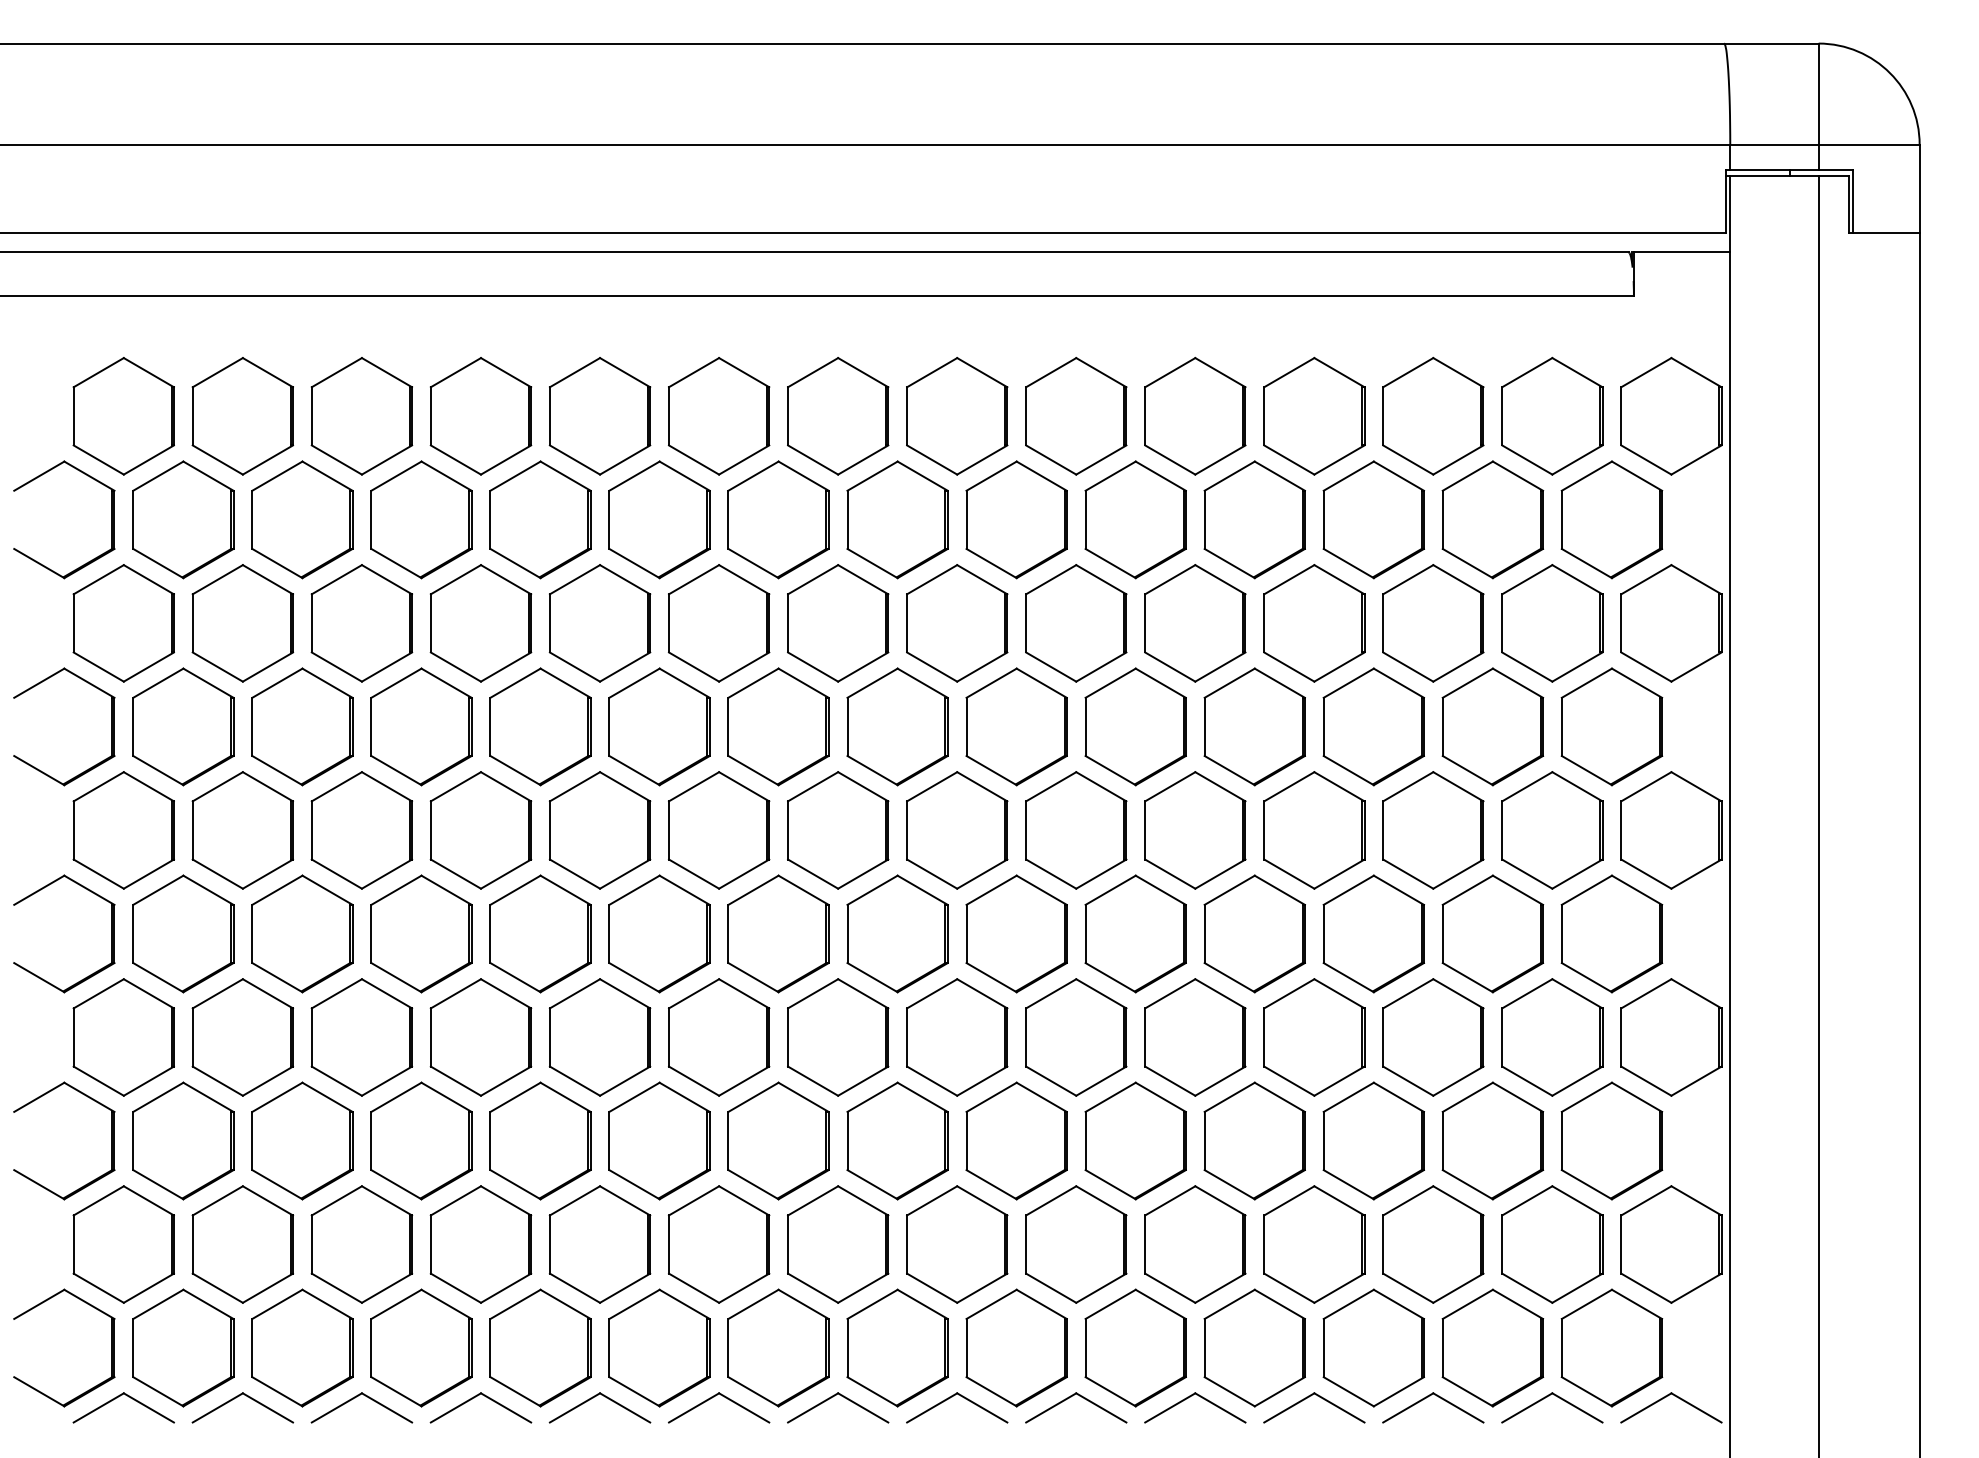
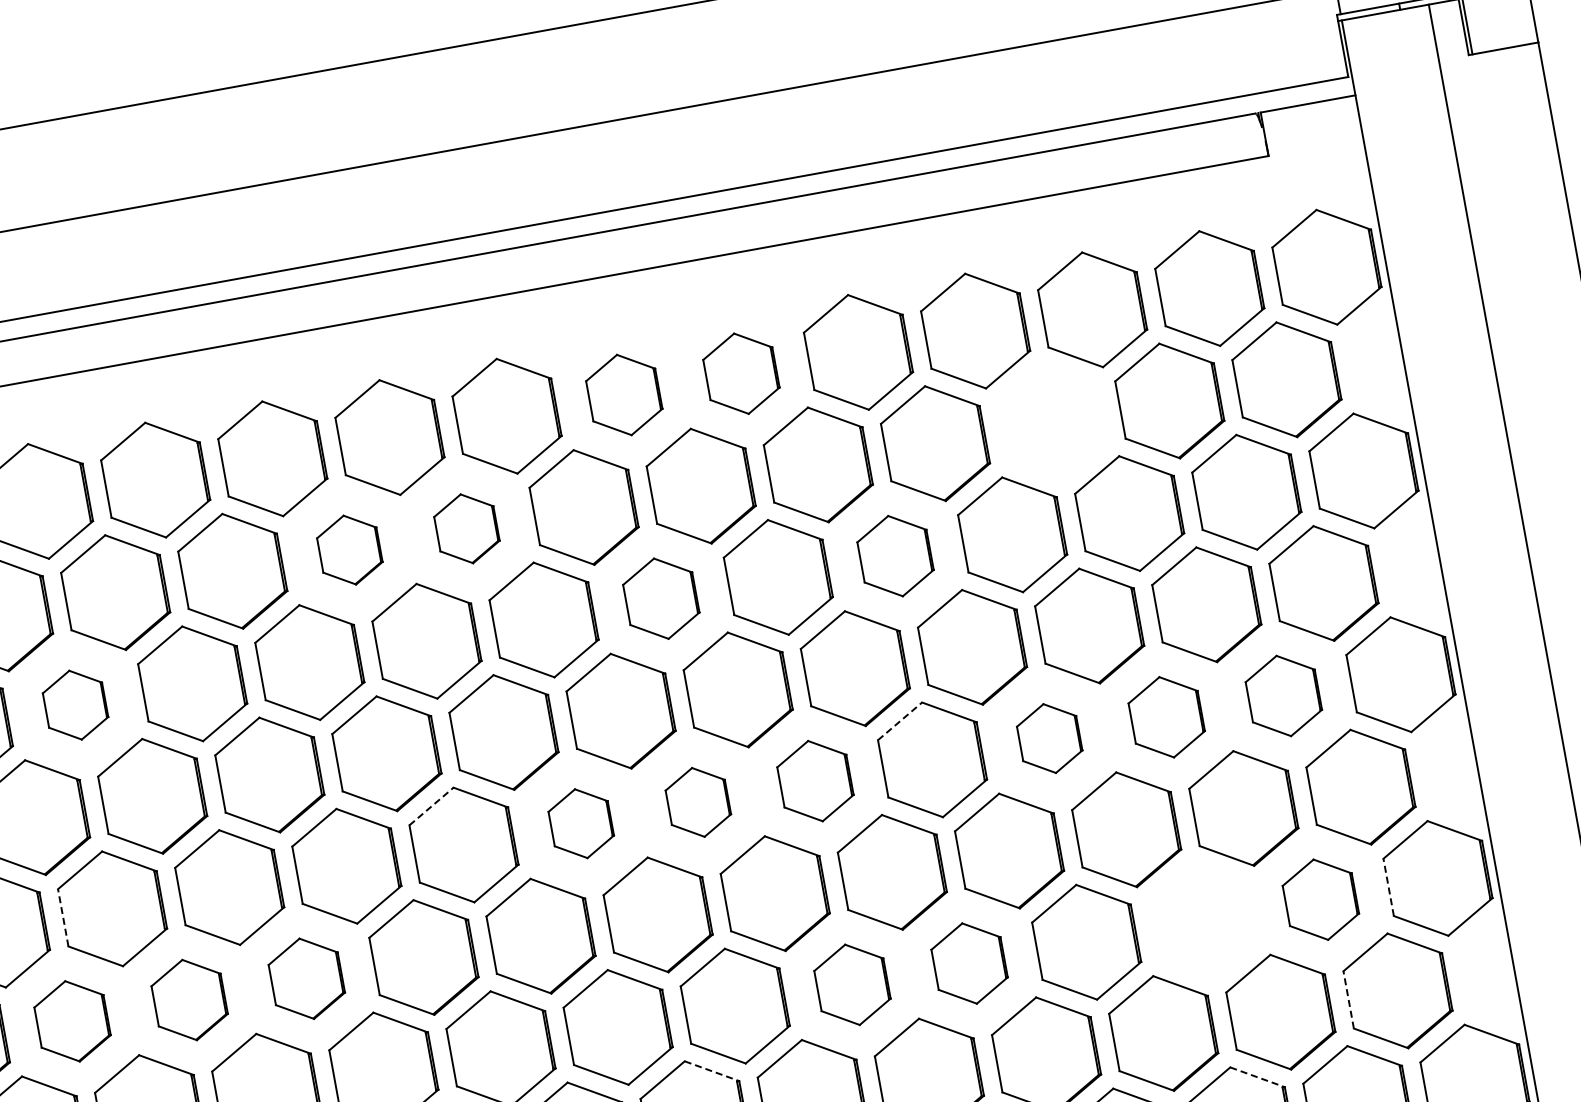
part: (957, 416) -> (624, 395), size x0.7
part: (1076, 416) -> (741, 373), size x0.7
part: (659, 519) -> (349, 549), size x0.6
part: (778, 519) -> (466, 528), size x0.6
part: (1373, 519) -> (1052, 422), removed
part: (361, 623) -> (75, 705), size x0.6
part: (957, 623) -> (661, 598), size x0.7
part: (1195, 623) -> (895, 556), size x0.7
line: (694, 786) -> (431, 806), solid -> dashed
line: (1170, 786) -> (900, 721), solid -> dashed
line: (311, 829) -> (62, 916), solid -> dashed
part: (838, 830) -> (581, 823), size x0.6
part: (957, 830) -> (698, 802), size x0.6
part: (1076, 830) -> (815, 781), size x0.7
part: (1314, 830) -> (1049, 738), size x0.6
part: (1433, 830) -> (1166, 717), size x0.7
part: (1552, 830) -> (1283, 696), size x0.7
part: (302, 933) -> (72, 1020), size x0.7
part: (421, 933) -> (189, 999), size x0.7
part: (540, 933) -> (306, 978), size x0.7
part: (1076, 1037) -> (852, 984), size x0.7
part: (1195, 1037) -> (969, 963), size x0.7
part: (1433, 1037) -> (1203, 920), removed
part: (1552, 1037) -> (1320, 899), size x0.7
line: (1621, 1037) -> (1388, 887), solid -> dashed
line: (922, 1097) -> (711, 1071), solid -> dashed
line: (1561, 1140) -> (1348, 999), solid -> dashed
line: (1458, 1200) -> (1257, 1076), solid -> dashed

